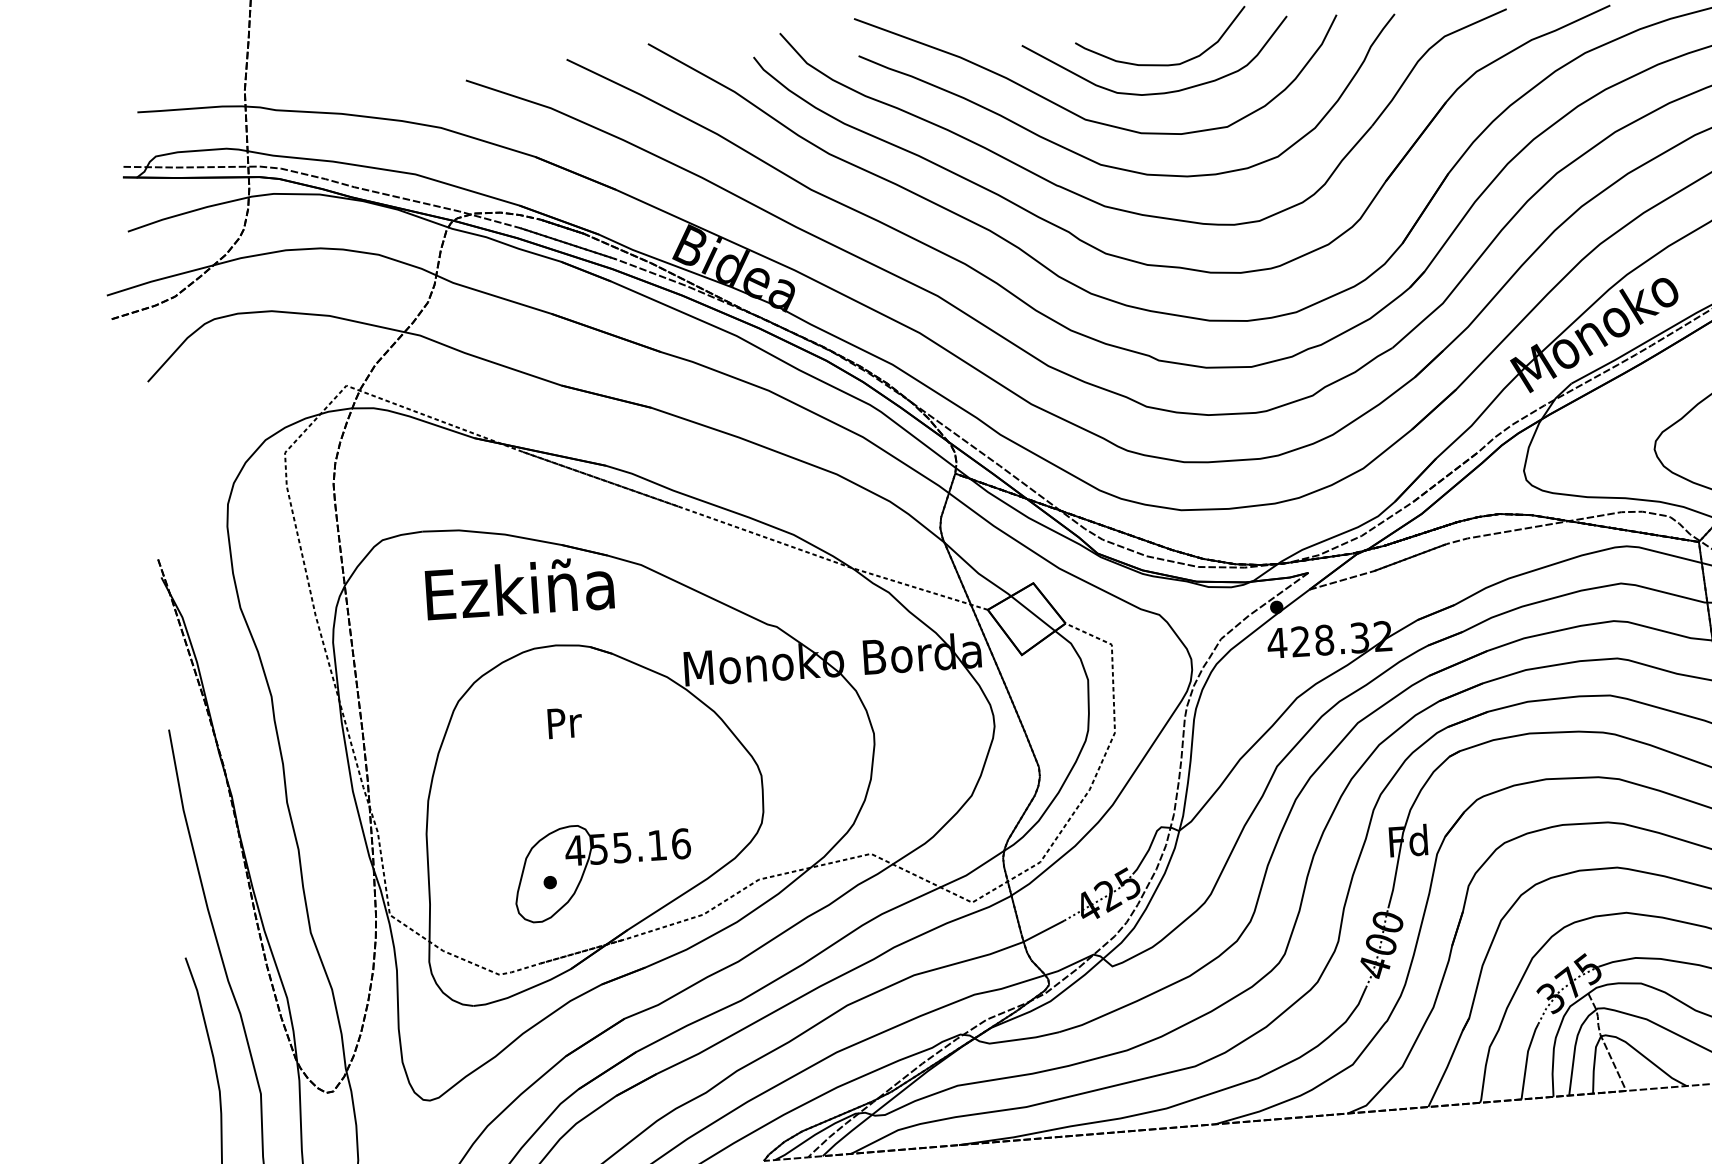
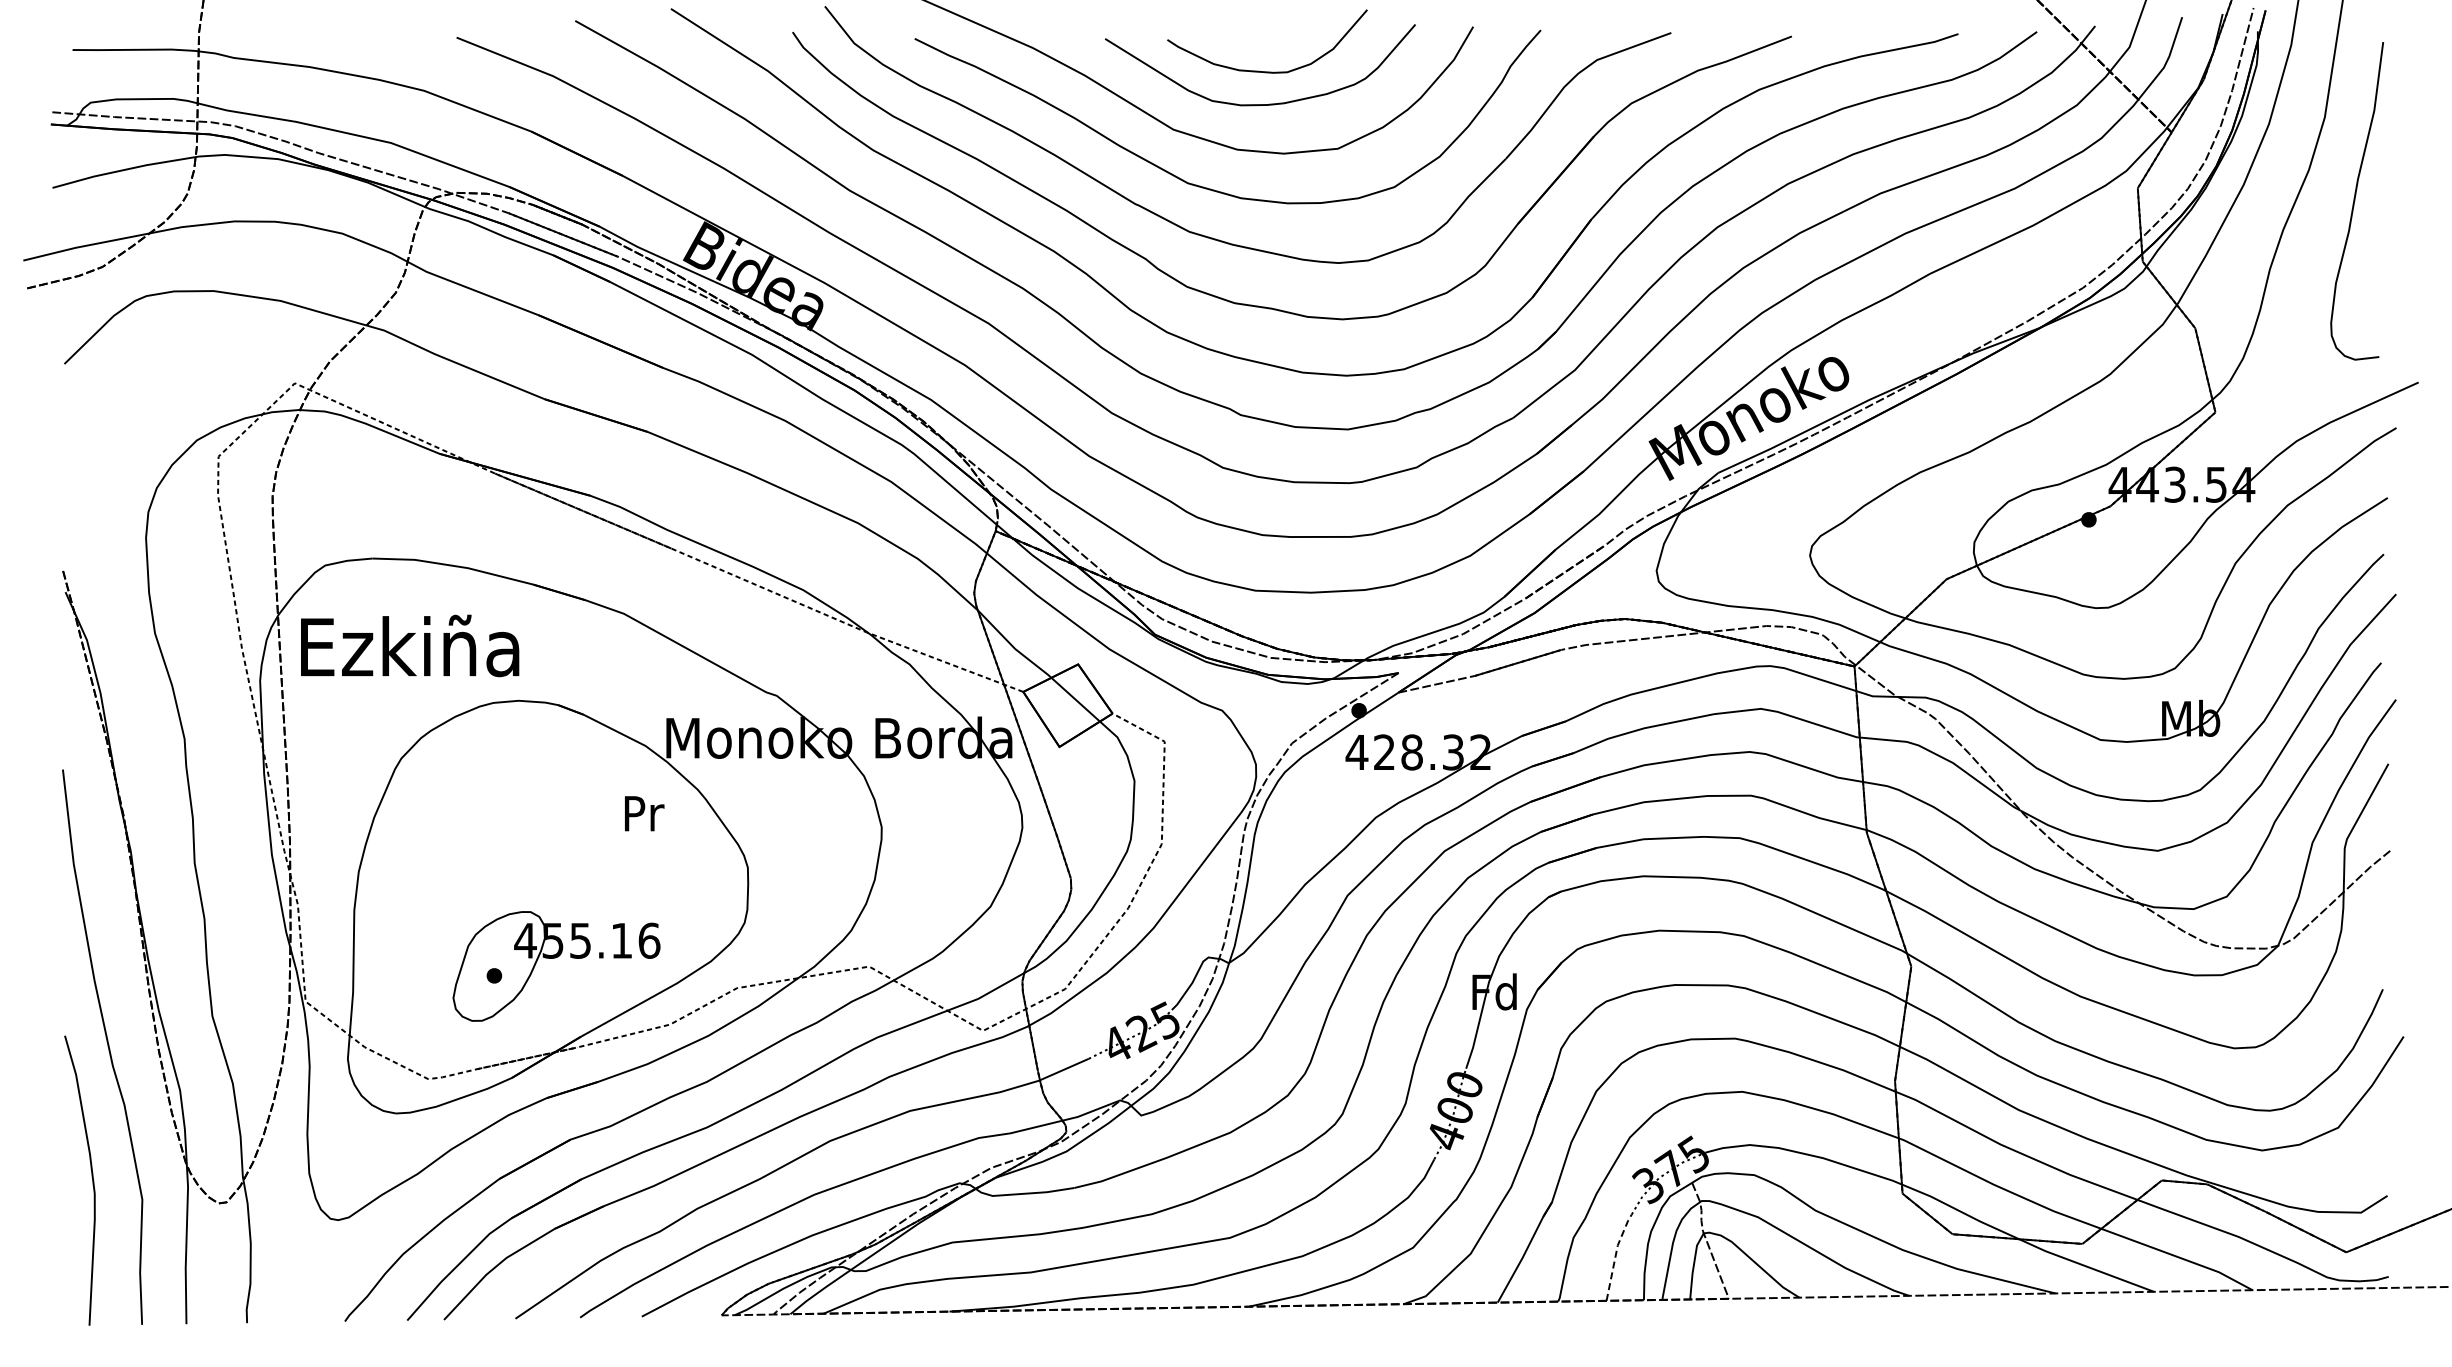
text: (520, 588) -> (410, 645), moved
text: (564, 722) -> (644, 813), moved
line: (1526, 1060) -> (1615, 1255), solid -> dashed

